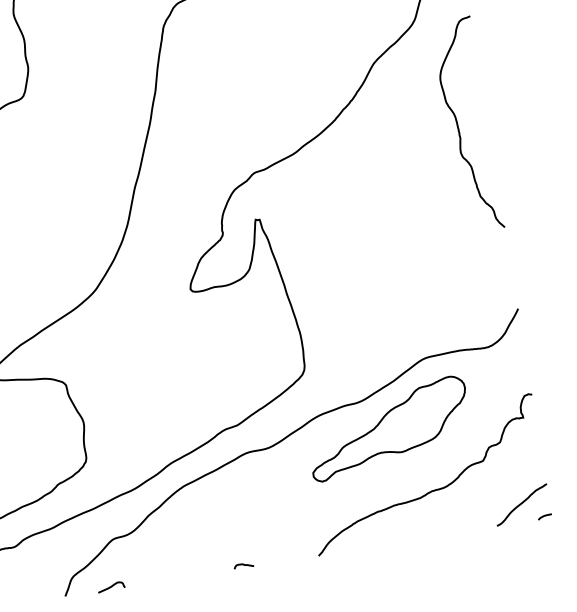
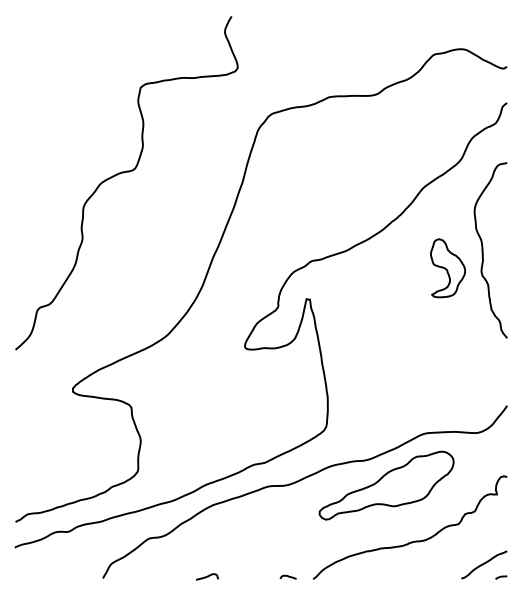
part: (419, 155) -> (447, 268), added
curve: (242, 564) -> (287, 576), moved
curve: (111, 586) -> (207, 576), moved

